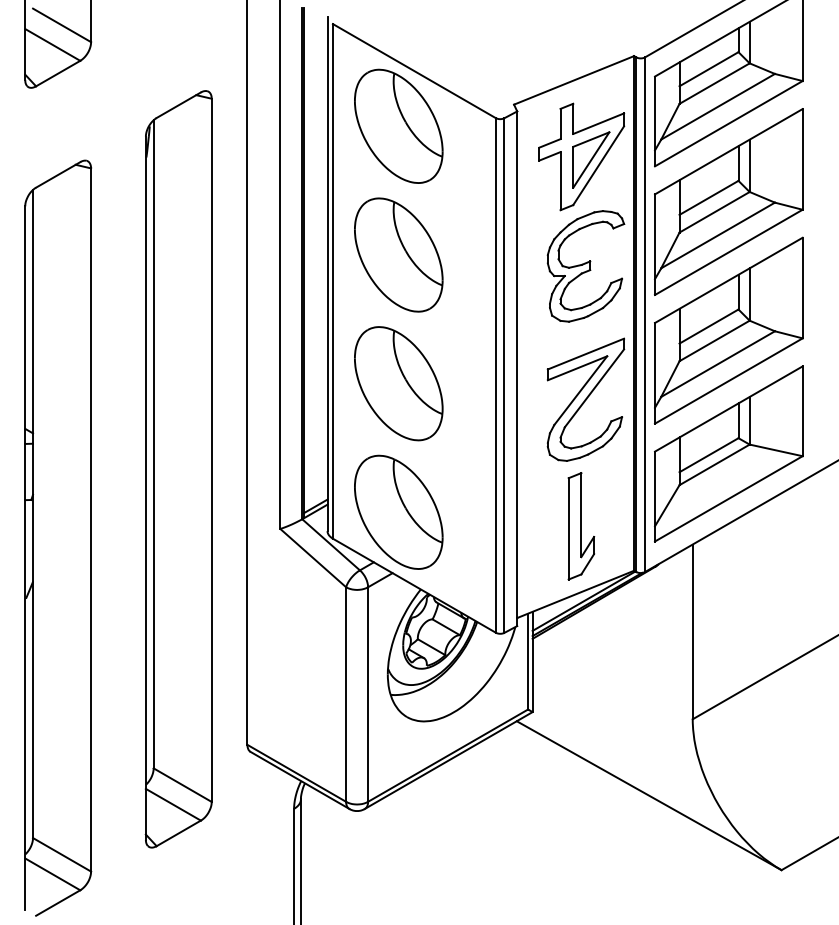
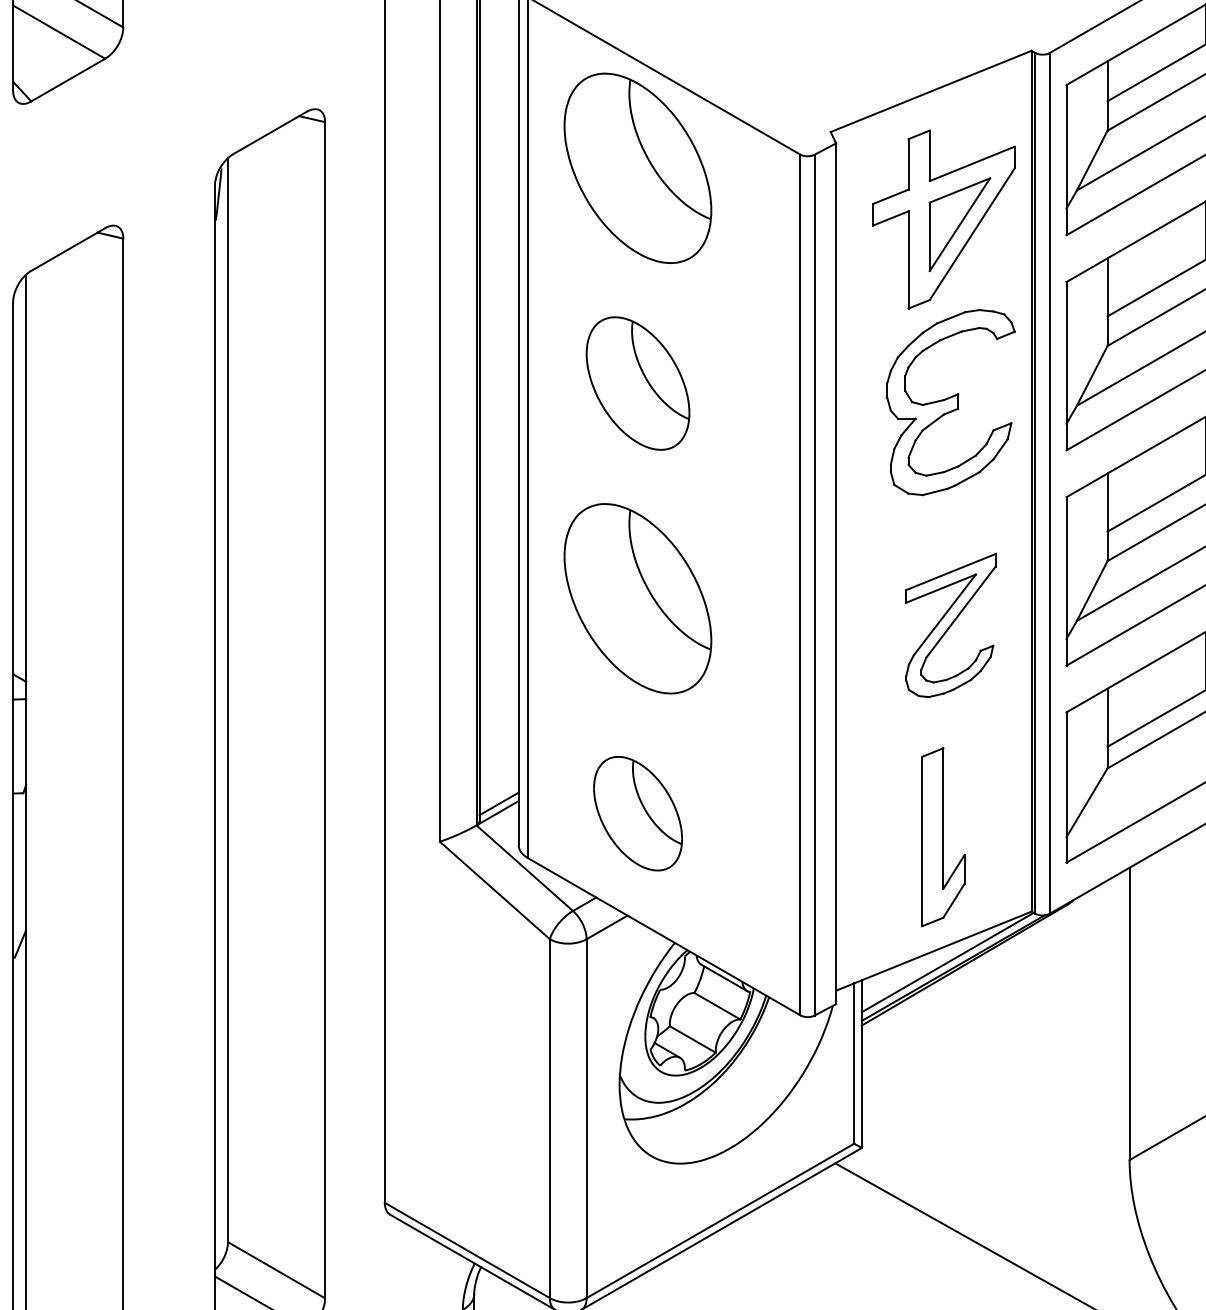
part: (398, 254) -> (637, 382), size x0.7
part: (585, 399) -> (950, 625), size x0.7
part: (398, 511) -> (637, 812), size x0.6

